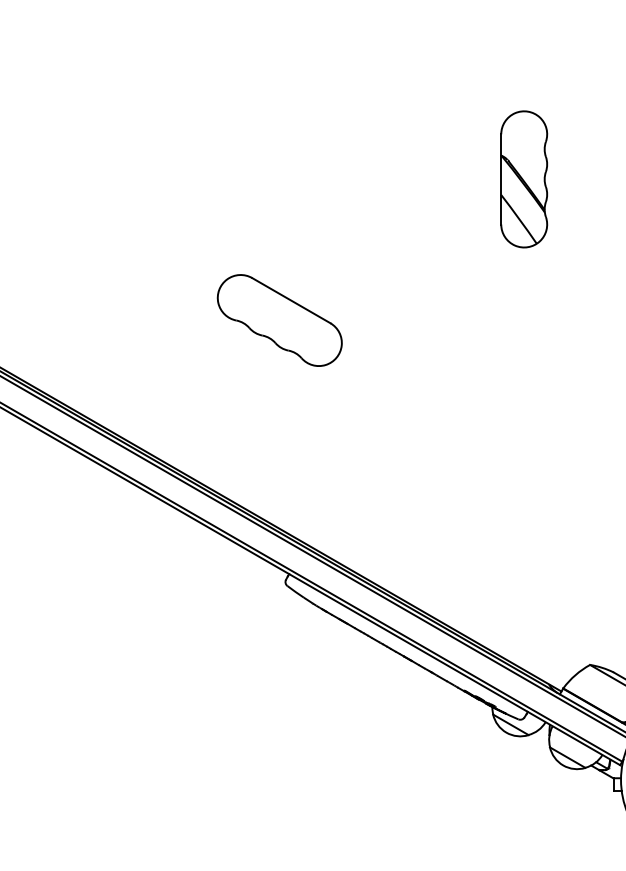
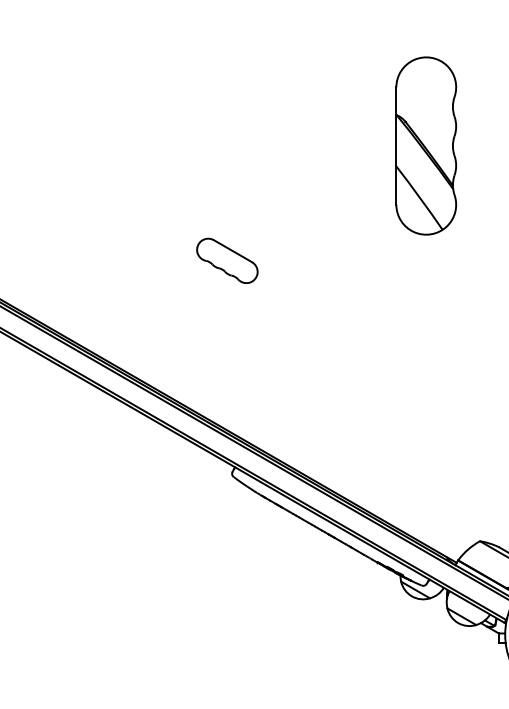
part: (524, 179) -> (426, 146), size x1.6
part: (279, 320) -> (227, 260), size x0.6

